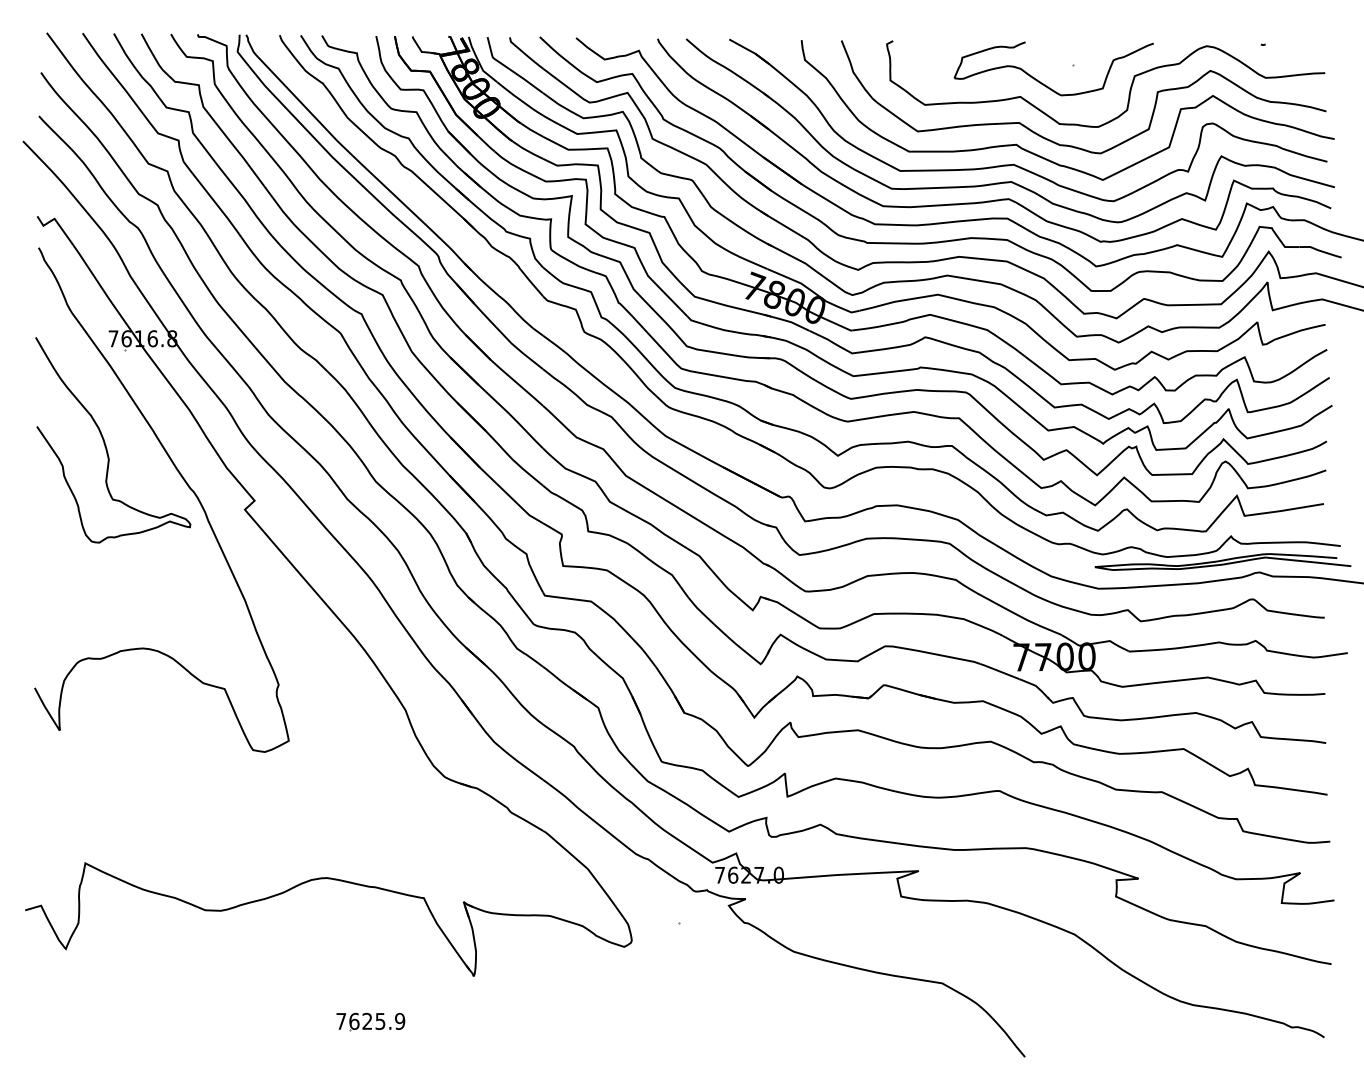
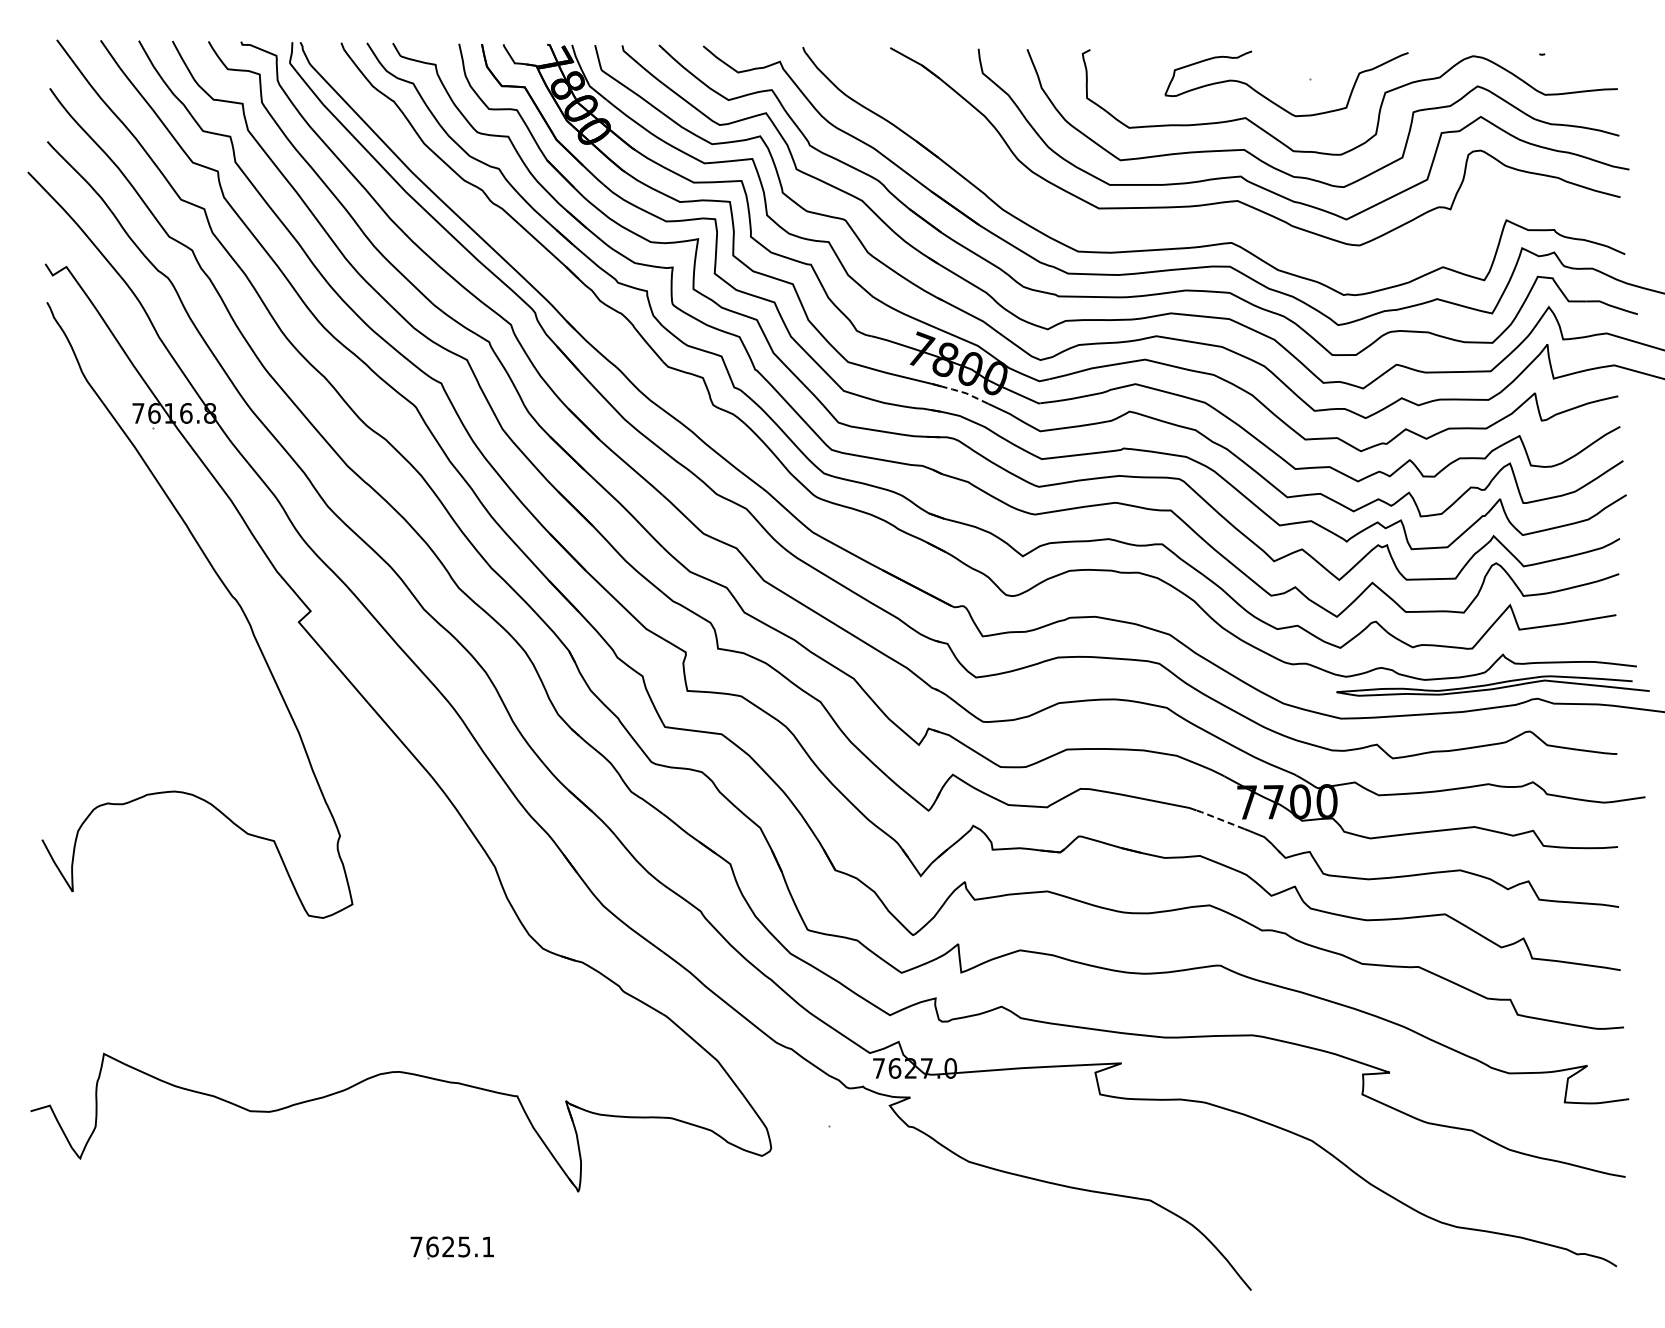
part: (1010, 181) -> (1233, 221), removed
line: (790, 322) -> (965, 393), solid -> dashed
curve: (105, 442) -> (128, 540), removed
line: (998, 671) -> (1219, 819), solid -> dashed
text: (400, 1021) -> (488, 1246), 7625.9 -> 7625.1

